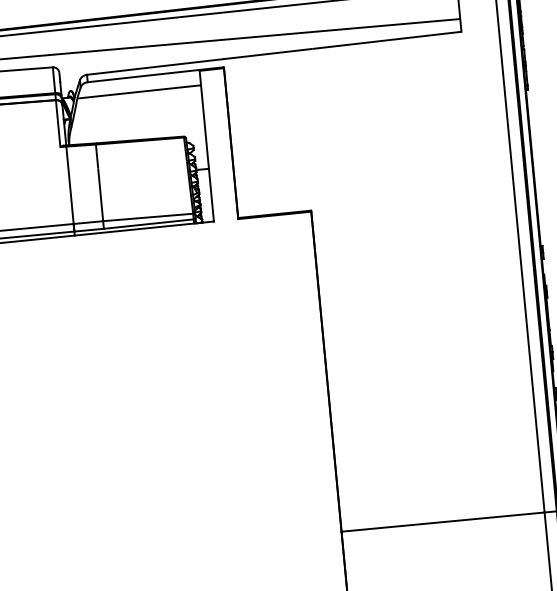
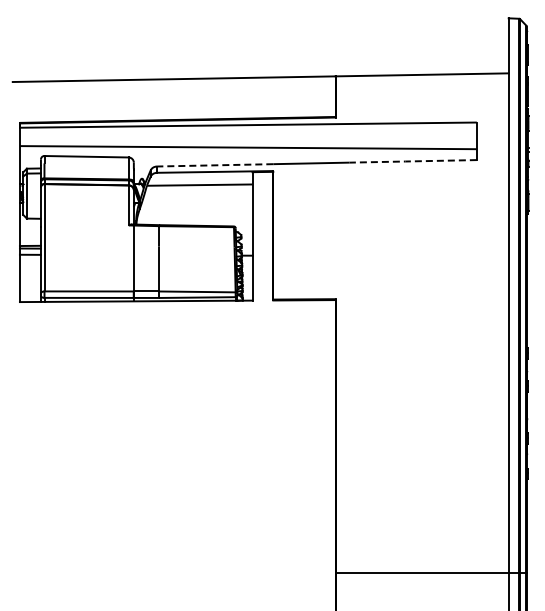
line: (386, 40) -> (412, 161), solid -> dashed
line: (154, 67) -> (214, 165), solid -> dashed

